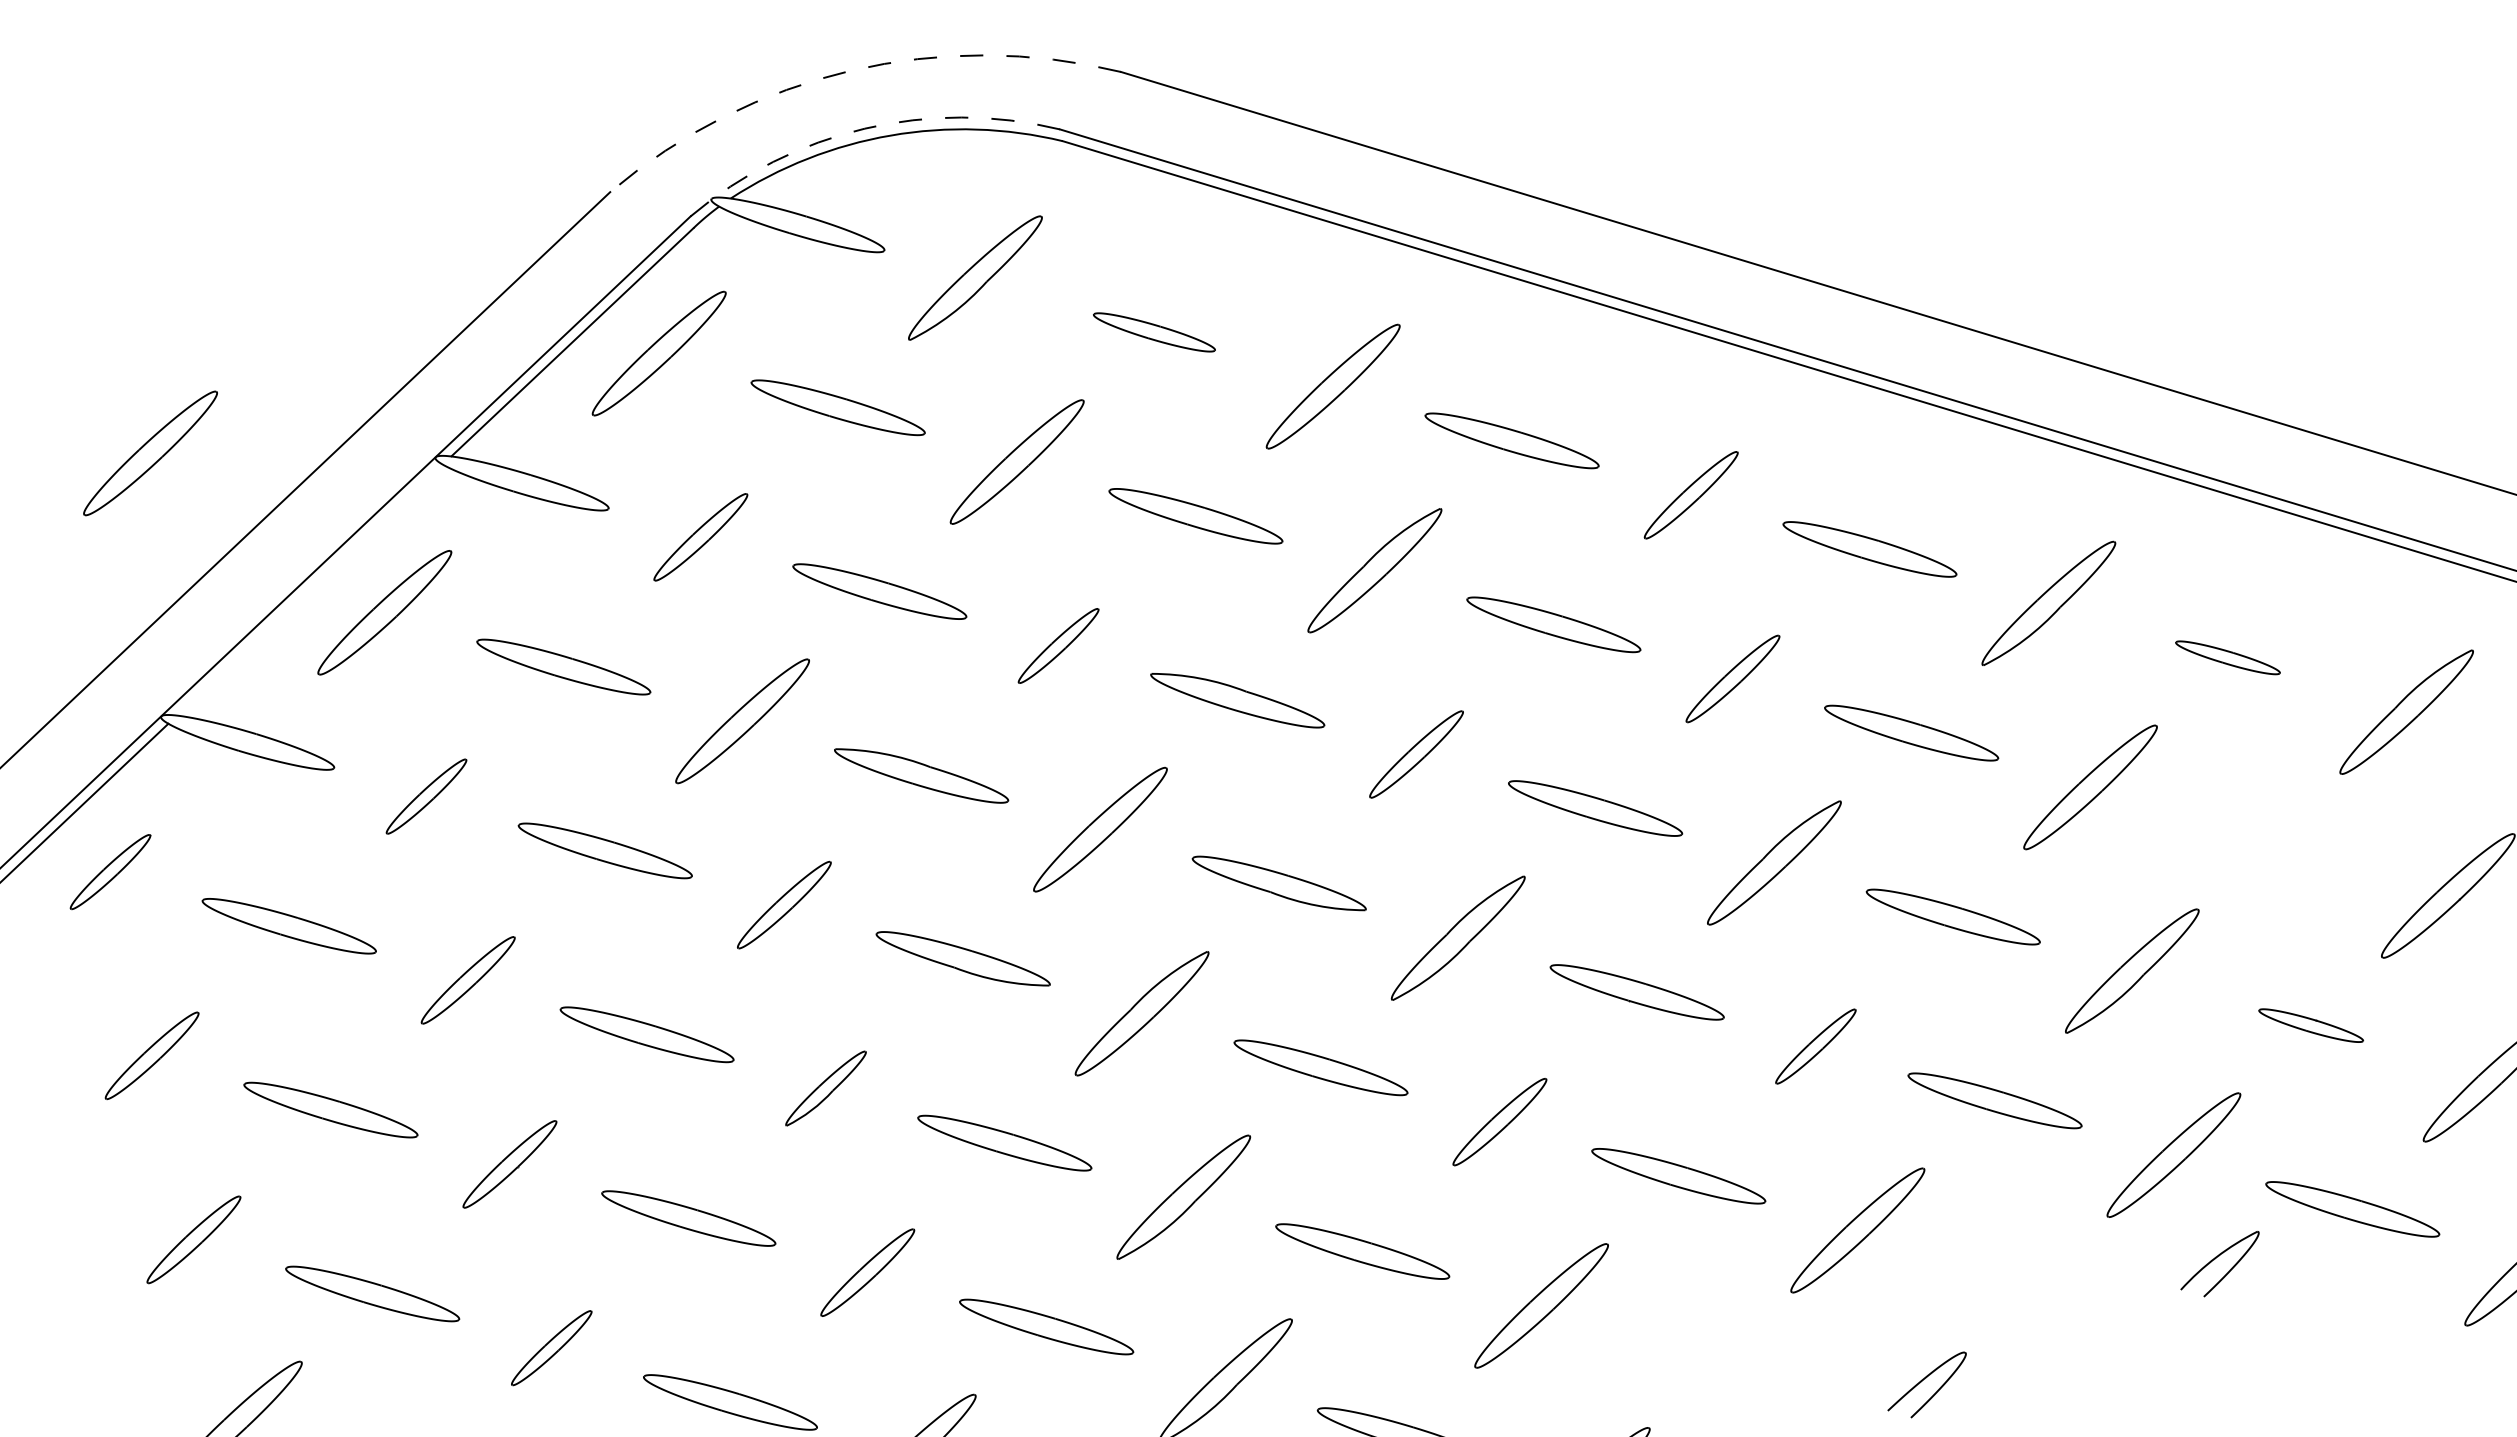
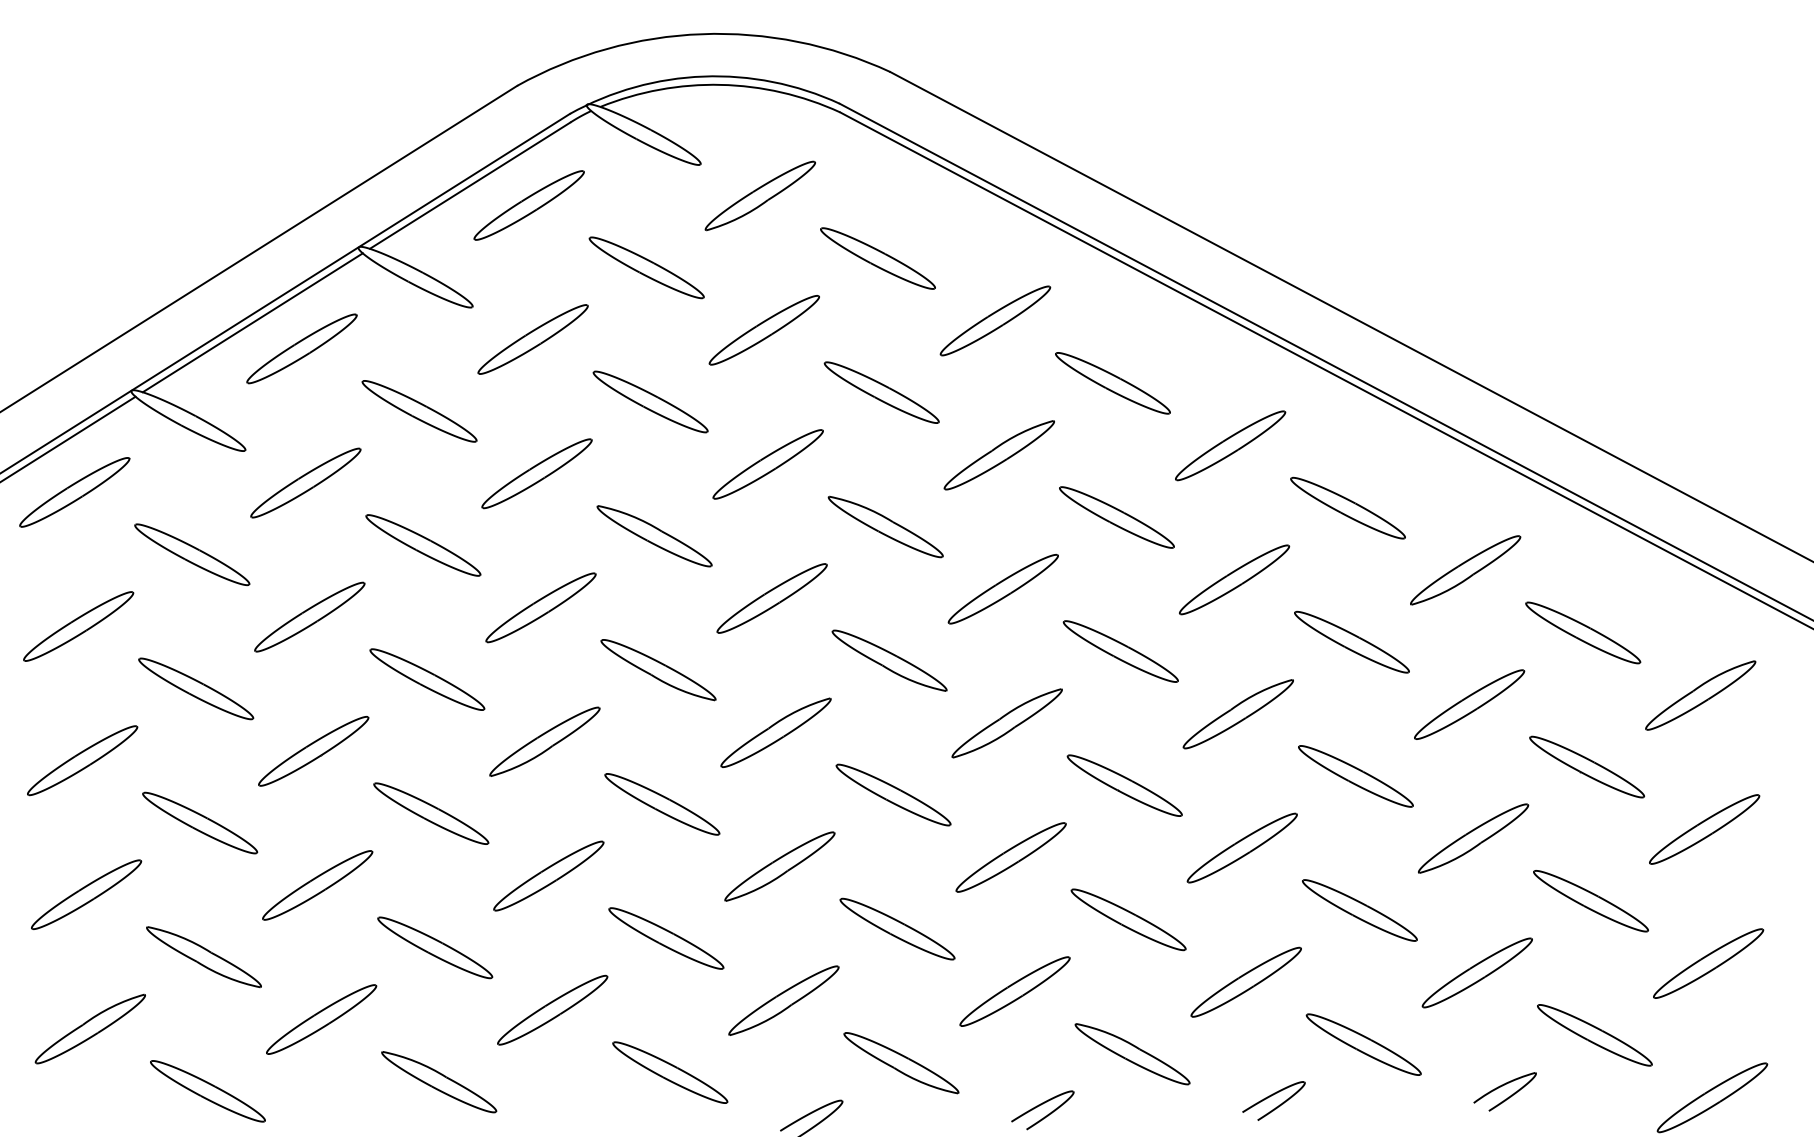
arc: (851, 71) -> (702, 34), dashed -> solid
arc: (864, 128) -> (703, 76), dashed -> solid
part: (1153, 332) -> (877, 258), size x1.43
part: (149, 453) -> (159, 205), removed
part: (1690, 494) -> (1230, 445), size x1.43
part: (700, 537) -> (532, 339), size x1.43
line: (309, 589) -> (252, 322), added
part: (1057, 646) -> (767, 464), size x1.67
part: (2228, 657) -> (1583, 632), size x1.67
part: (1732, 678) -> (1234, 579), size x1.43
part: (1415, 754) -> (1002, 589), size x1.43
part: (425, 795) -> (305, 482), size x1.67
part: (2269, 840) -> (1587, 766), added
part: (110, 872) -> (74, 492), size x1.67
part: (783, 904) -> (540, 607), size x1.43
part: (467, 979) -> (309, 616), size x1.43
part: (2310, 1026) -> (1590, 901), size x1.67
part: (1814, 1046) -> (1241, 847), size x1.67
part: (151, 1055) -> (78, 626), size x1.43
part: (825, 1088) -> (544, 741), size x1.67
part: (1499, 1122) -> (1010, 857), size x1.43
part: (509, 1164) -> (313, 751), size x1.43
part: (193, 1239) -> (82, 760), size x1.43
part: (2220, 1265) -> (1504, 1091), moved
part: (867, 1272) -> (548, 875), size x1.43
part: (2036, 1284) -> (1363, 1044), added
part: (551, 1348) -> (317, 885), size x1.67
part: (1720, 1360) -> (1132, 1054), added

